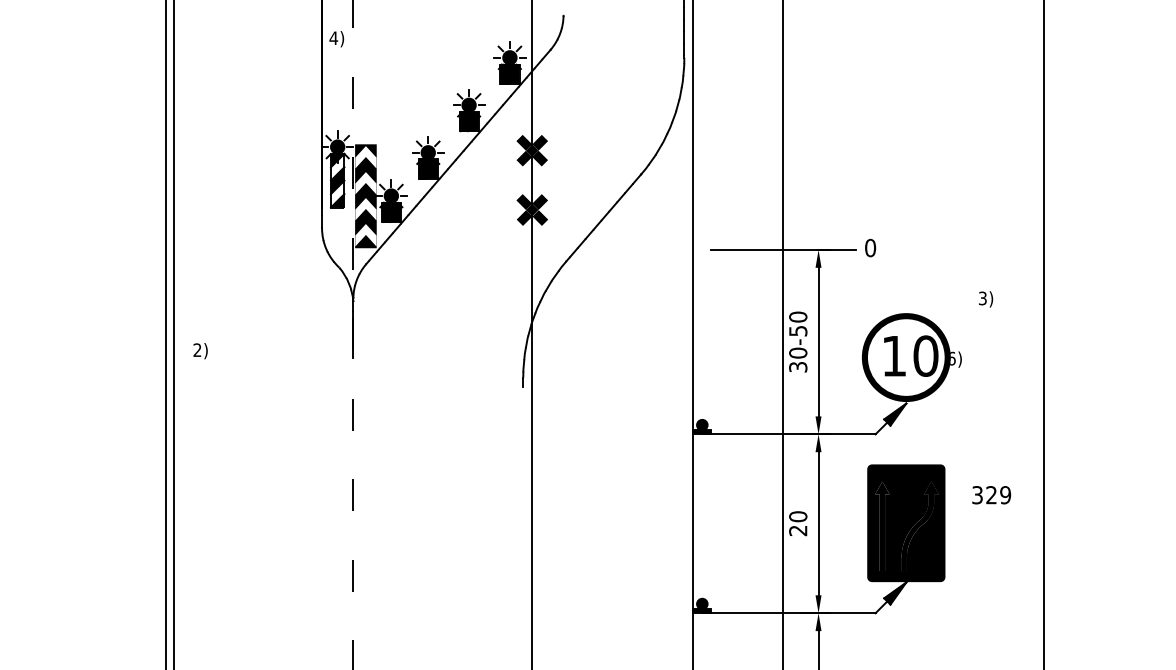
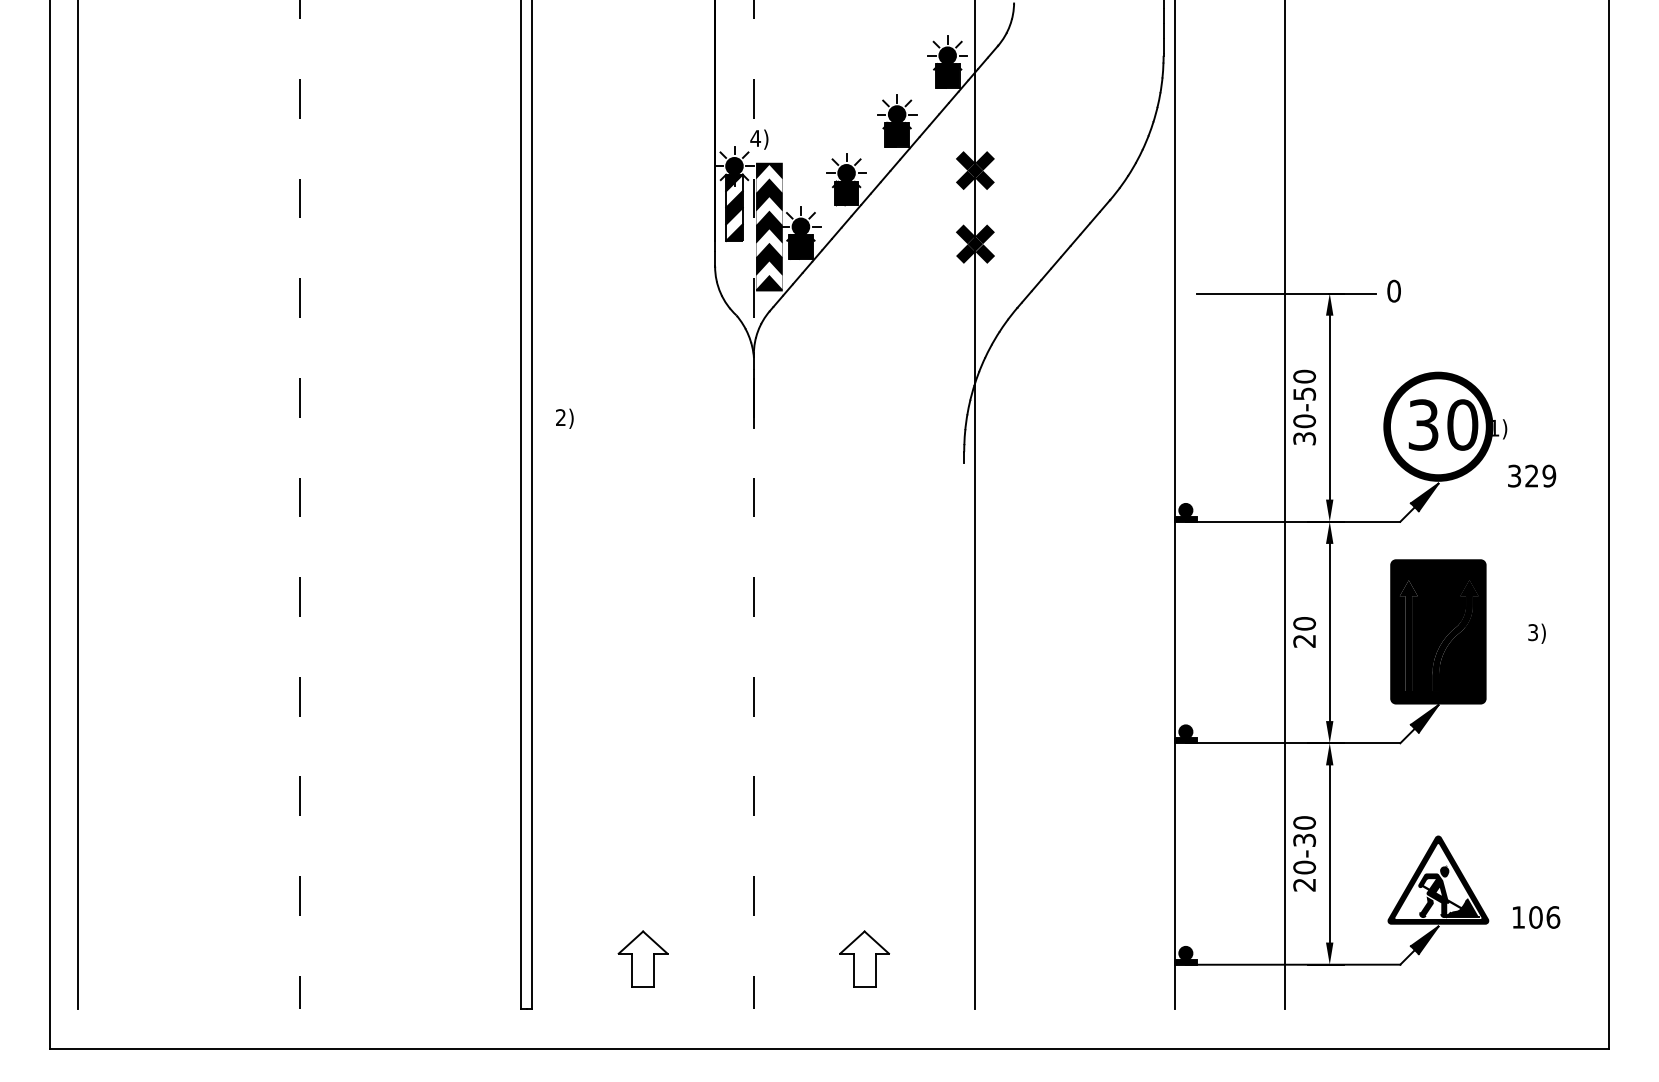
text: (336, 39) -> (759, 139), moved
text: (985, 299) -> (1536, 633), moved
text: (894, 355) -> (1423, 424), 10 -> 30
text: (952, 358) -> (1495, 427), 6) -> 1)
text: (992, 494) -> (1532, 475), moved

